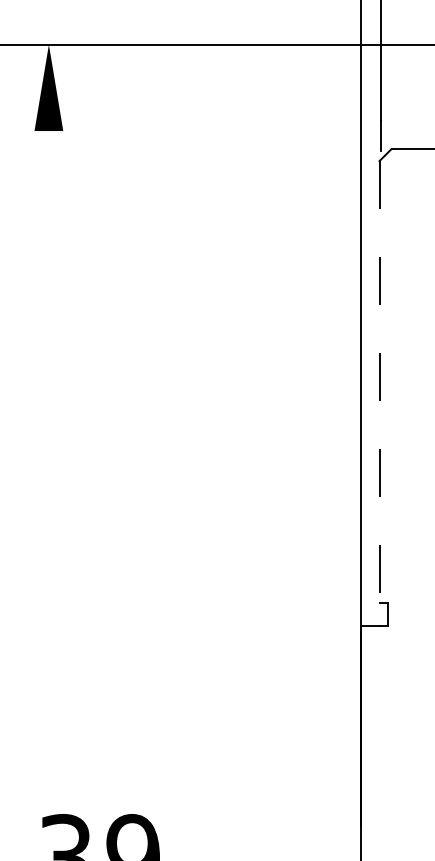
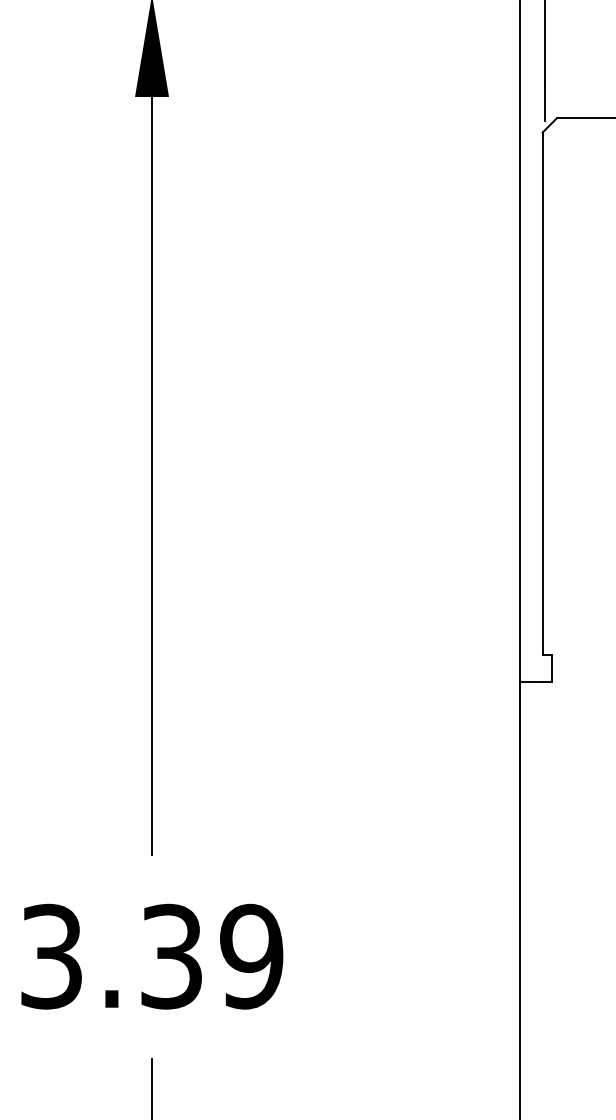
line: (379, 382) -> (542, 394), dashed -> solid
line: (49, 451) -> (152, 475), added

